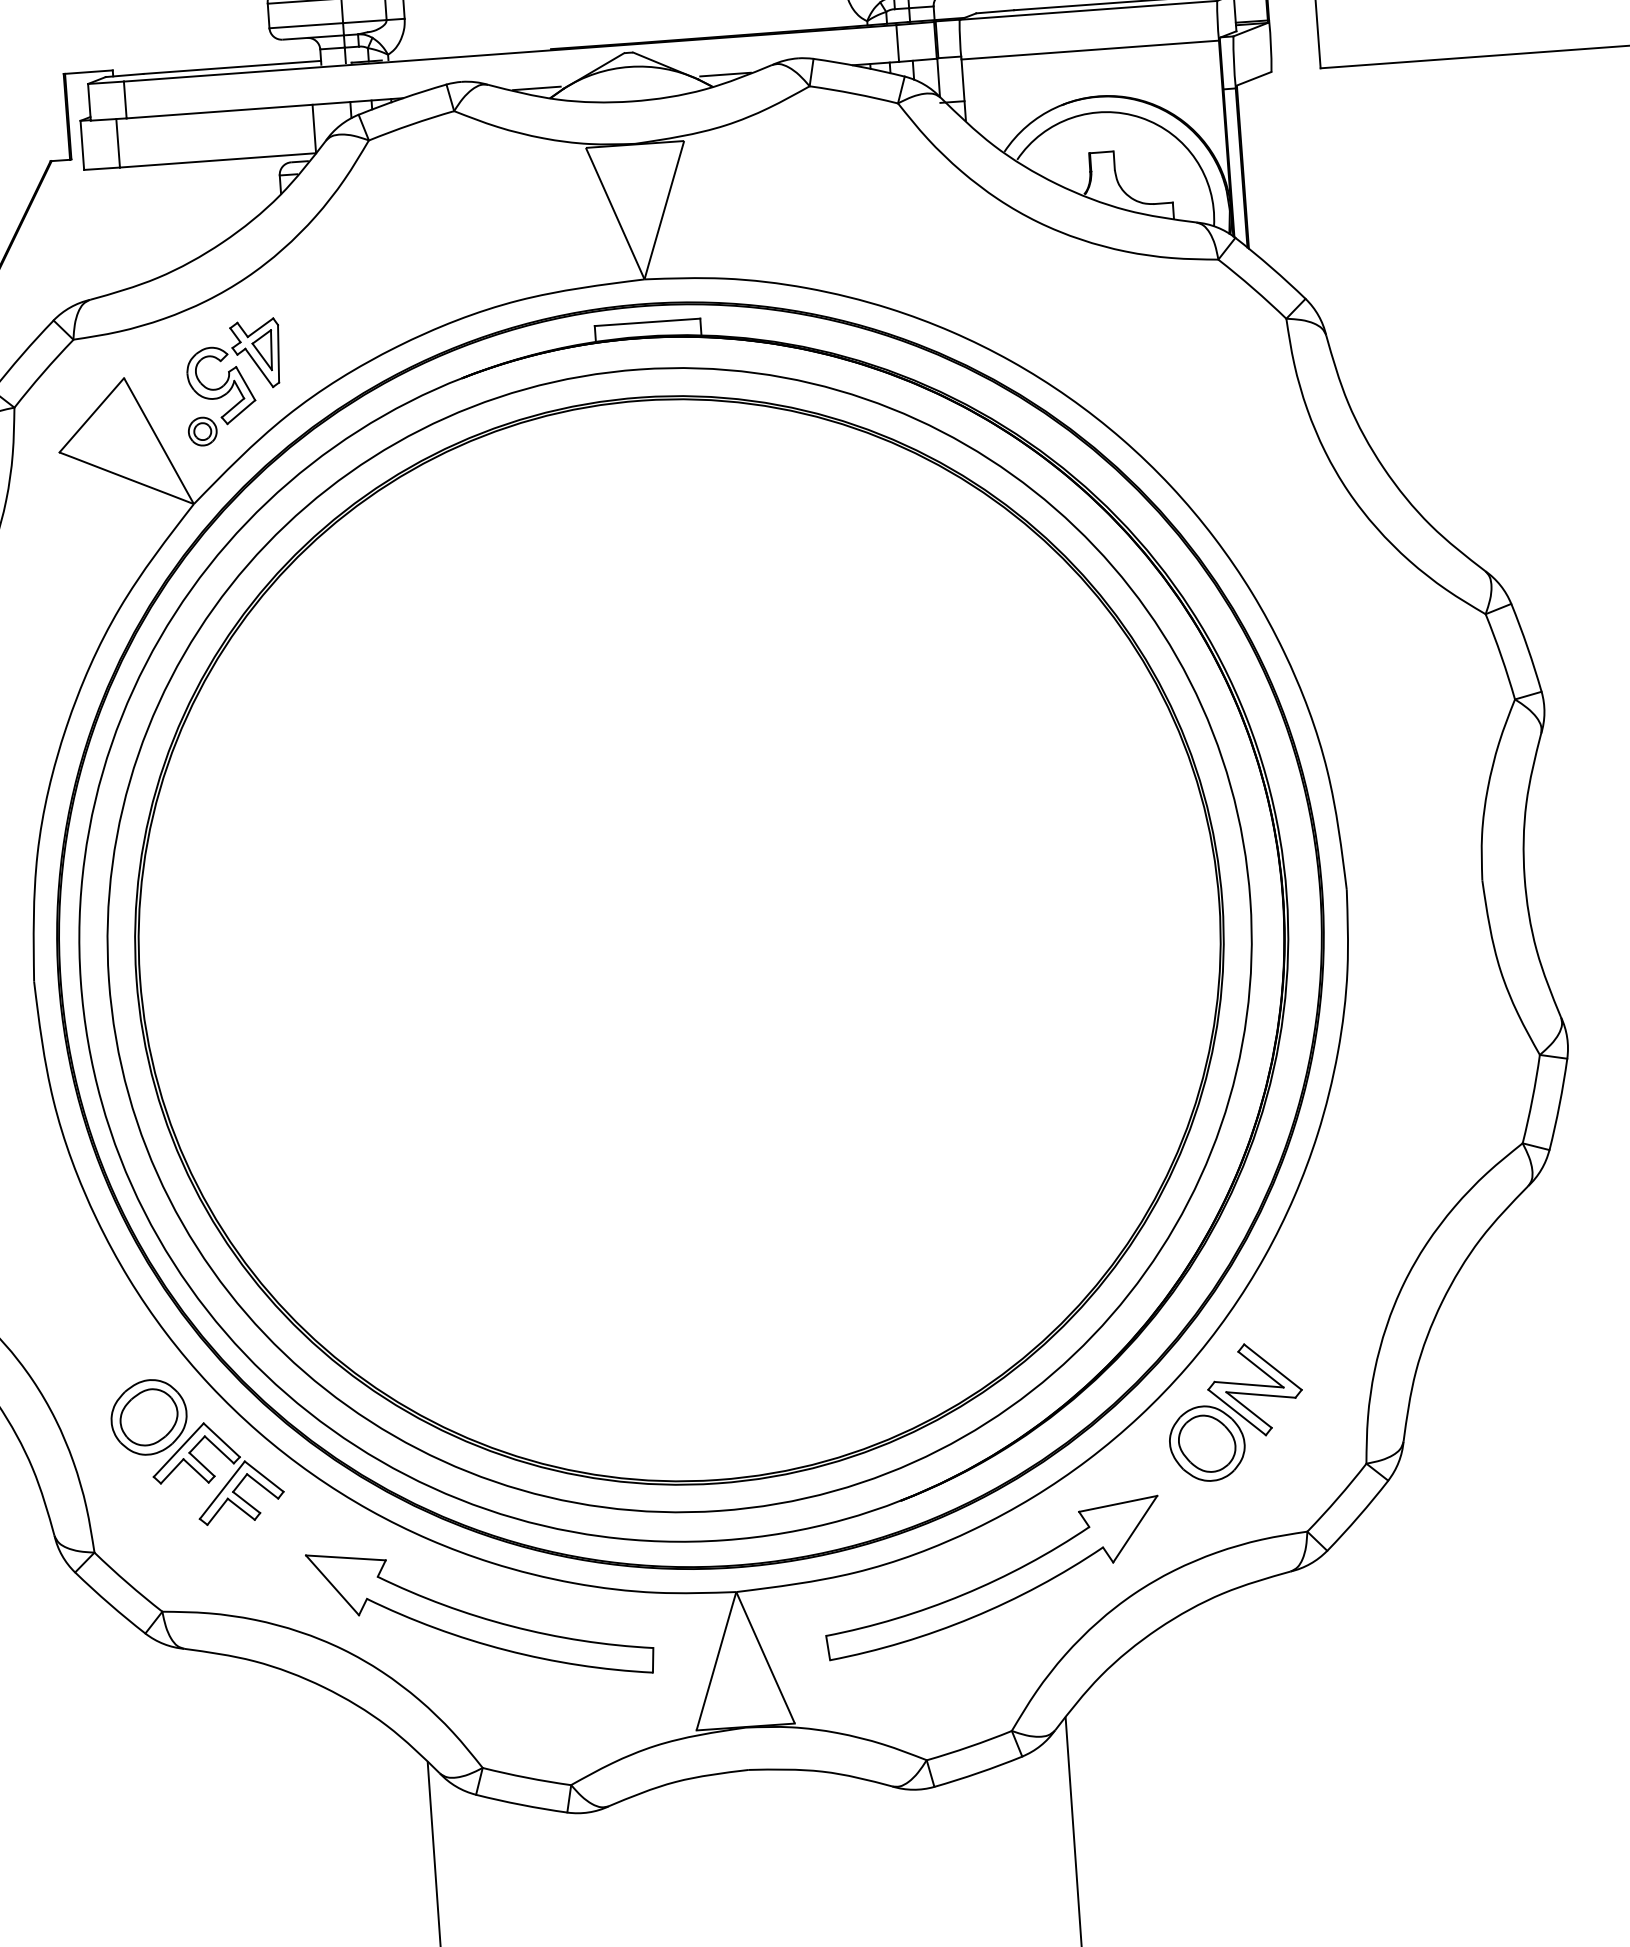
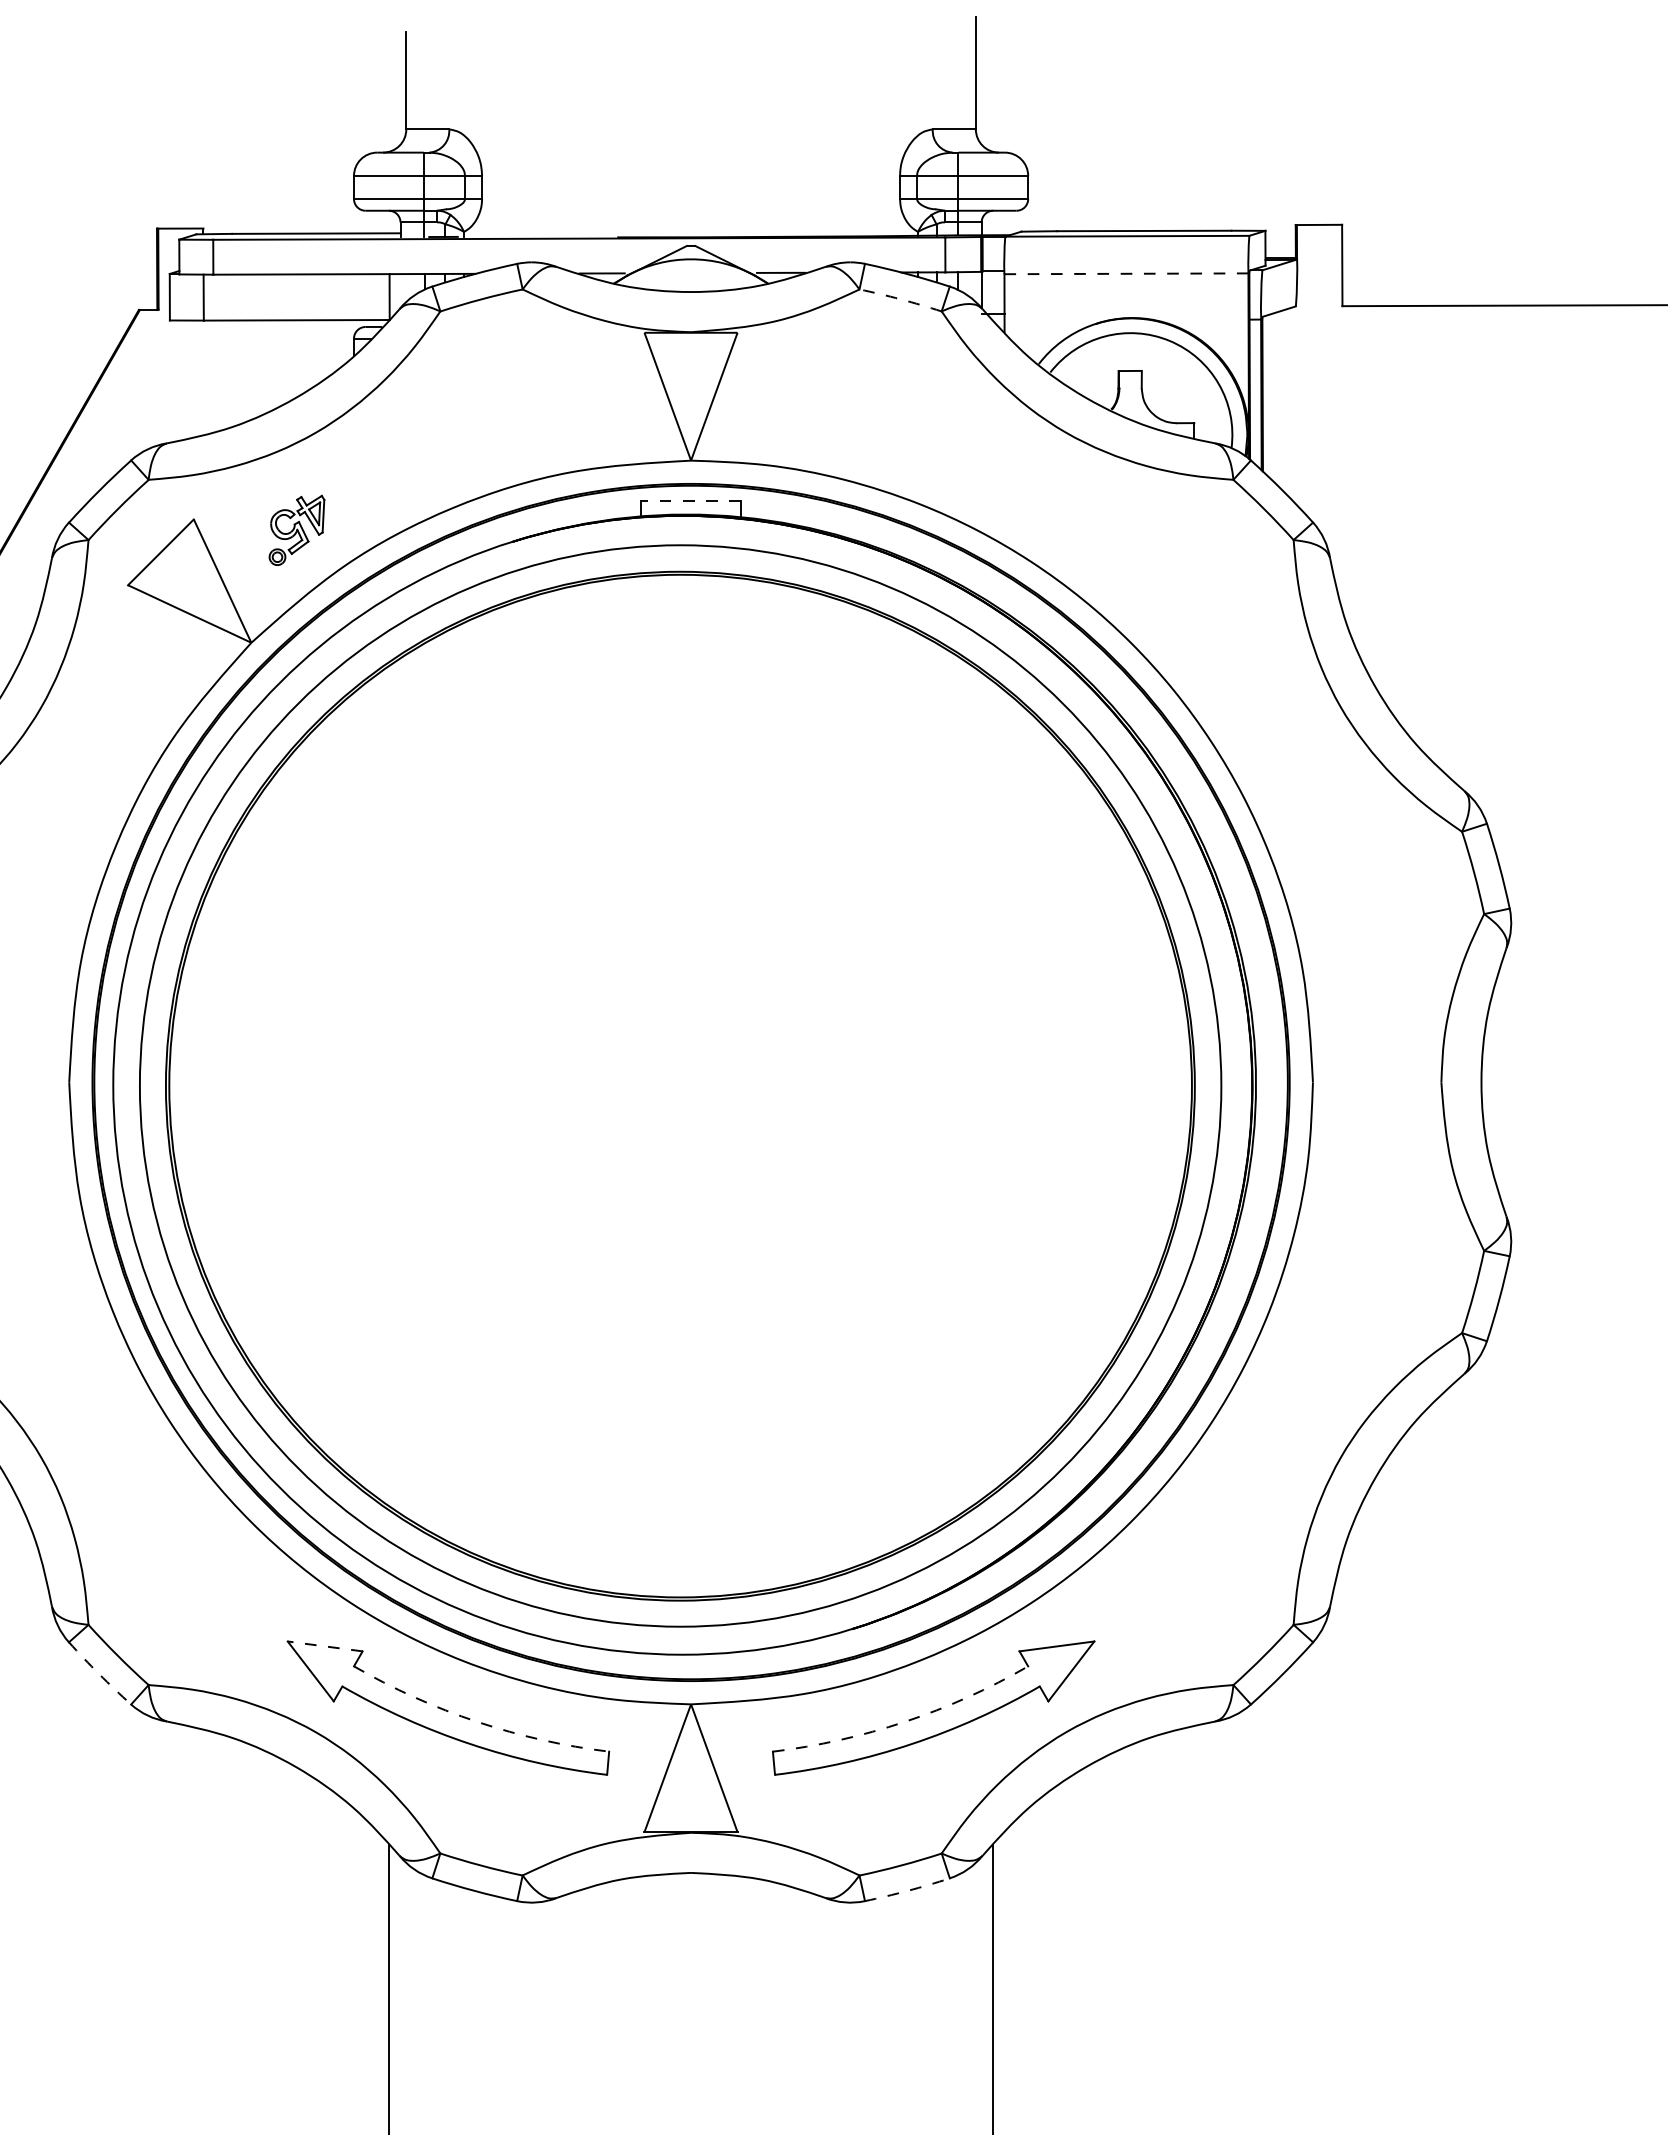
line: (1090, 49) -> (1126, 273), solid -> dashed
arc: (853, 93) -> (900, 299), solid -> dashed
line: (647, 322) -> (691, 501), solid -> dashed
part: (233, 382) -> (296, 530), size x0.6
part: (1235, 1412) -> (1173, 1567), removed
part: (196, 1451) -> (191, 1536), removed
line: (346, 1557) -> (325, 1646), solid -> dashed
arc: (962, 1594) -> (904, 1721), solid -> dashed
arc: (109, 1604) -> (99, 1674), solid -> dashed
arc: (512, 1625) -> (477, 1721), solid -> dashed
arc: (978, 1772) -> (907, 1890), solid -> dashed

